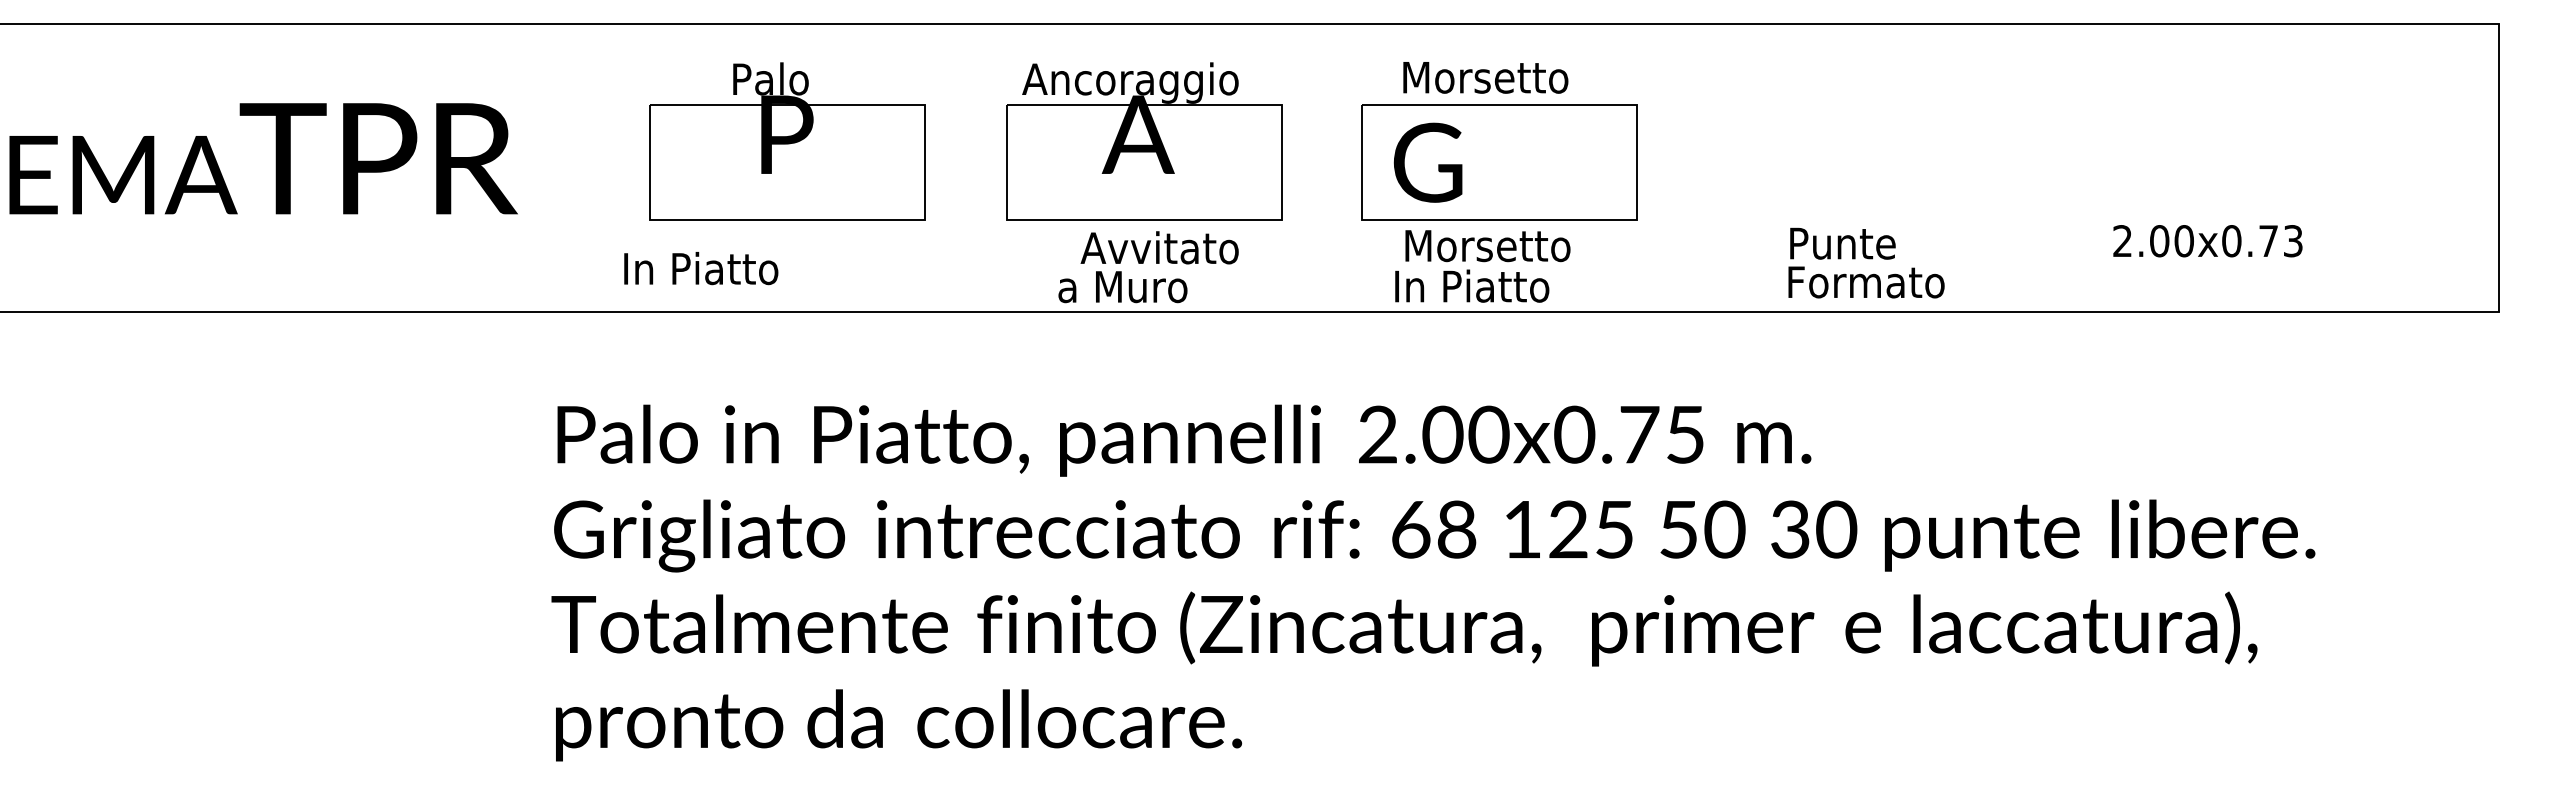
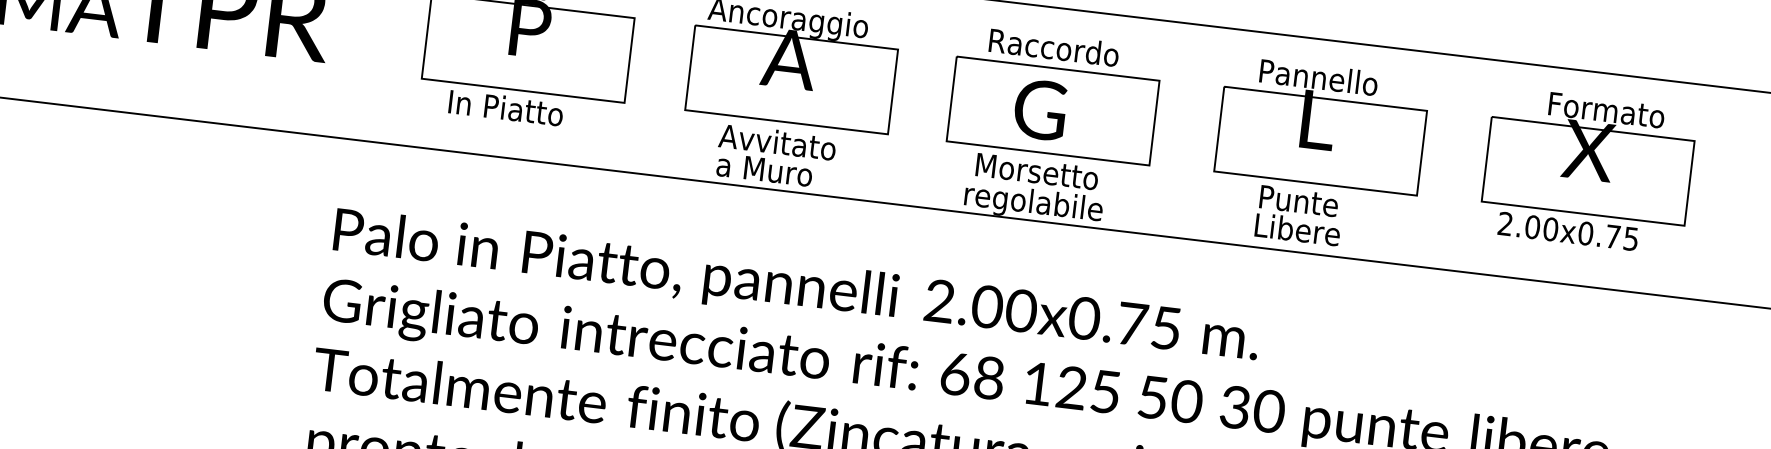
text: (1492, 76) -> (1055, 47), Morsetto -> Raccordo
part: (2224, 136) -> (1589, 155), added
part: (1862, 137) -> (1322, 124), added
text: (1427, 162) -> (1039, 109), moved
text: (2293, 240) -> (1631, 238), 2.00x0.73 -> 2.00x0.75
text: (1159, 247) -> (777, 141), moved
text: (701, 268) -> (506, 108), moved
text: (1868, 281) -> (1314, 231), Formato -> Libere
text: (1488, 289) -> (1033, 203), In Piatto -> regolabile

